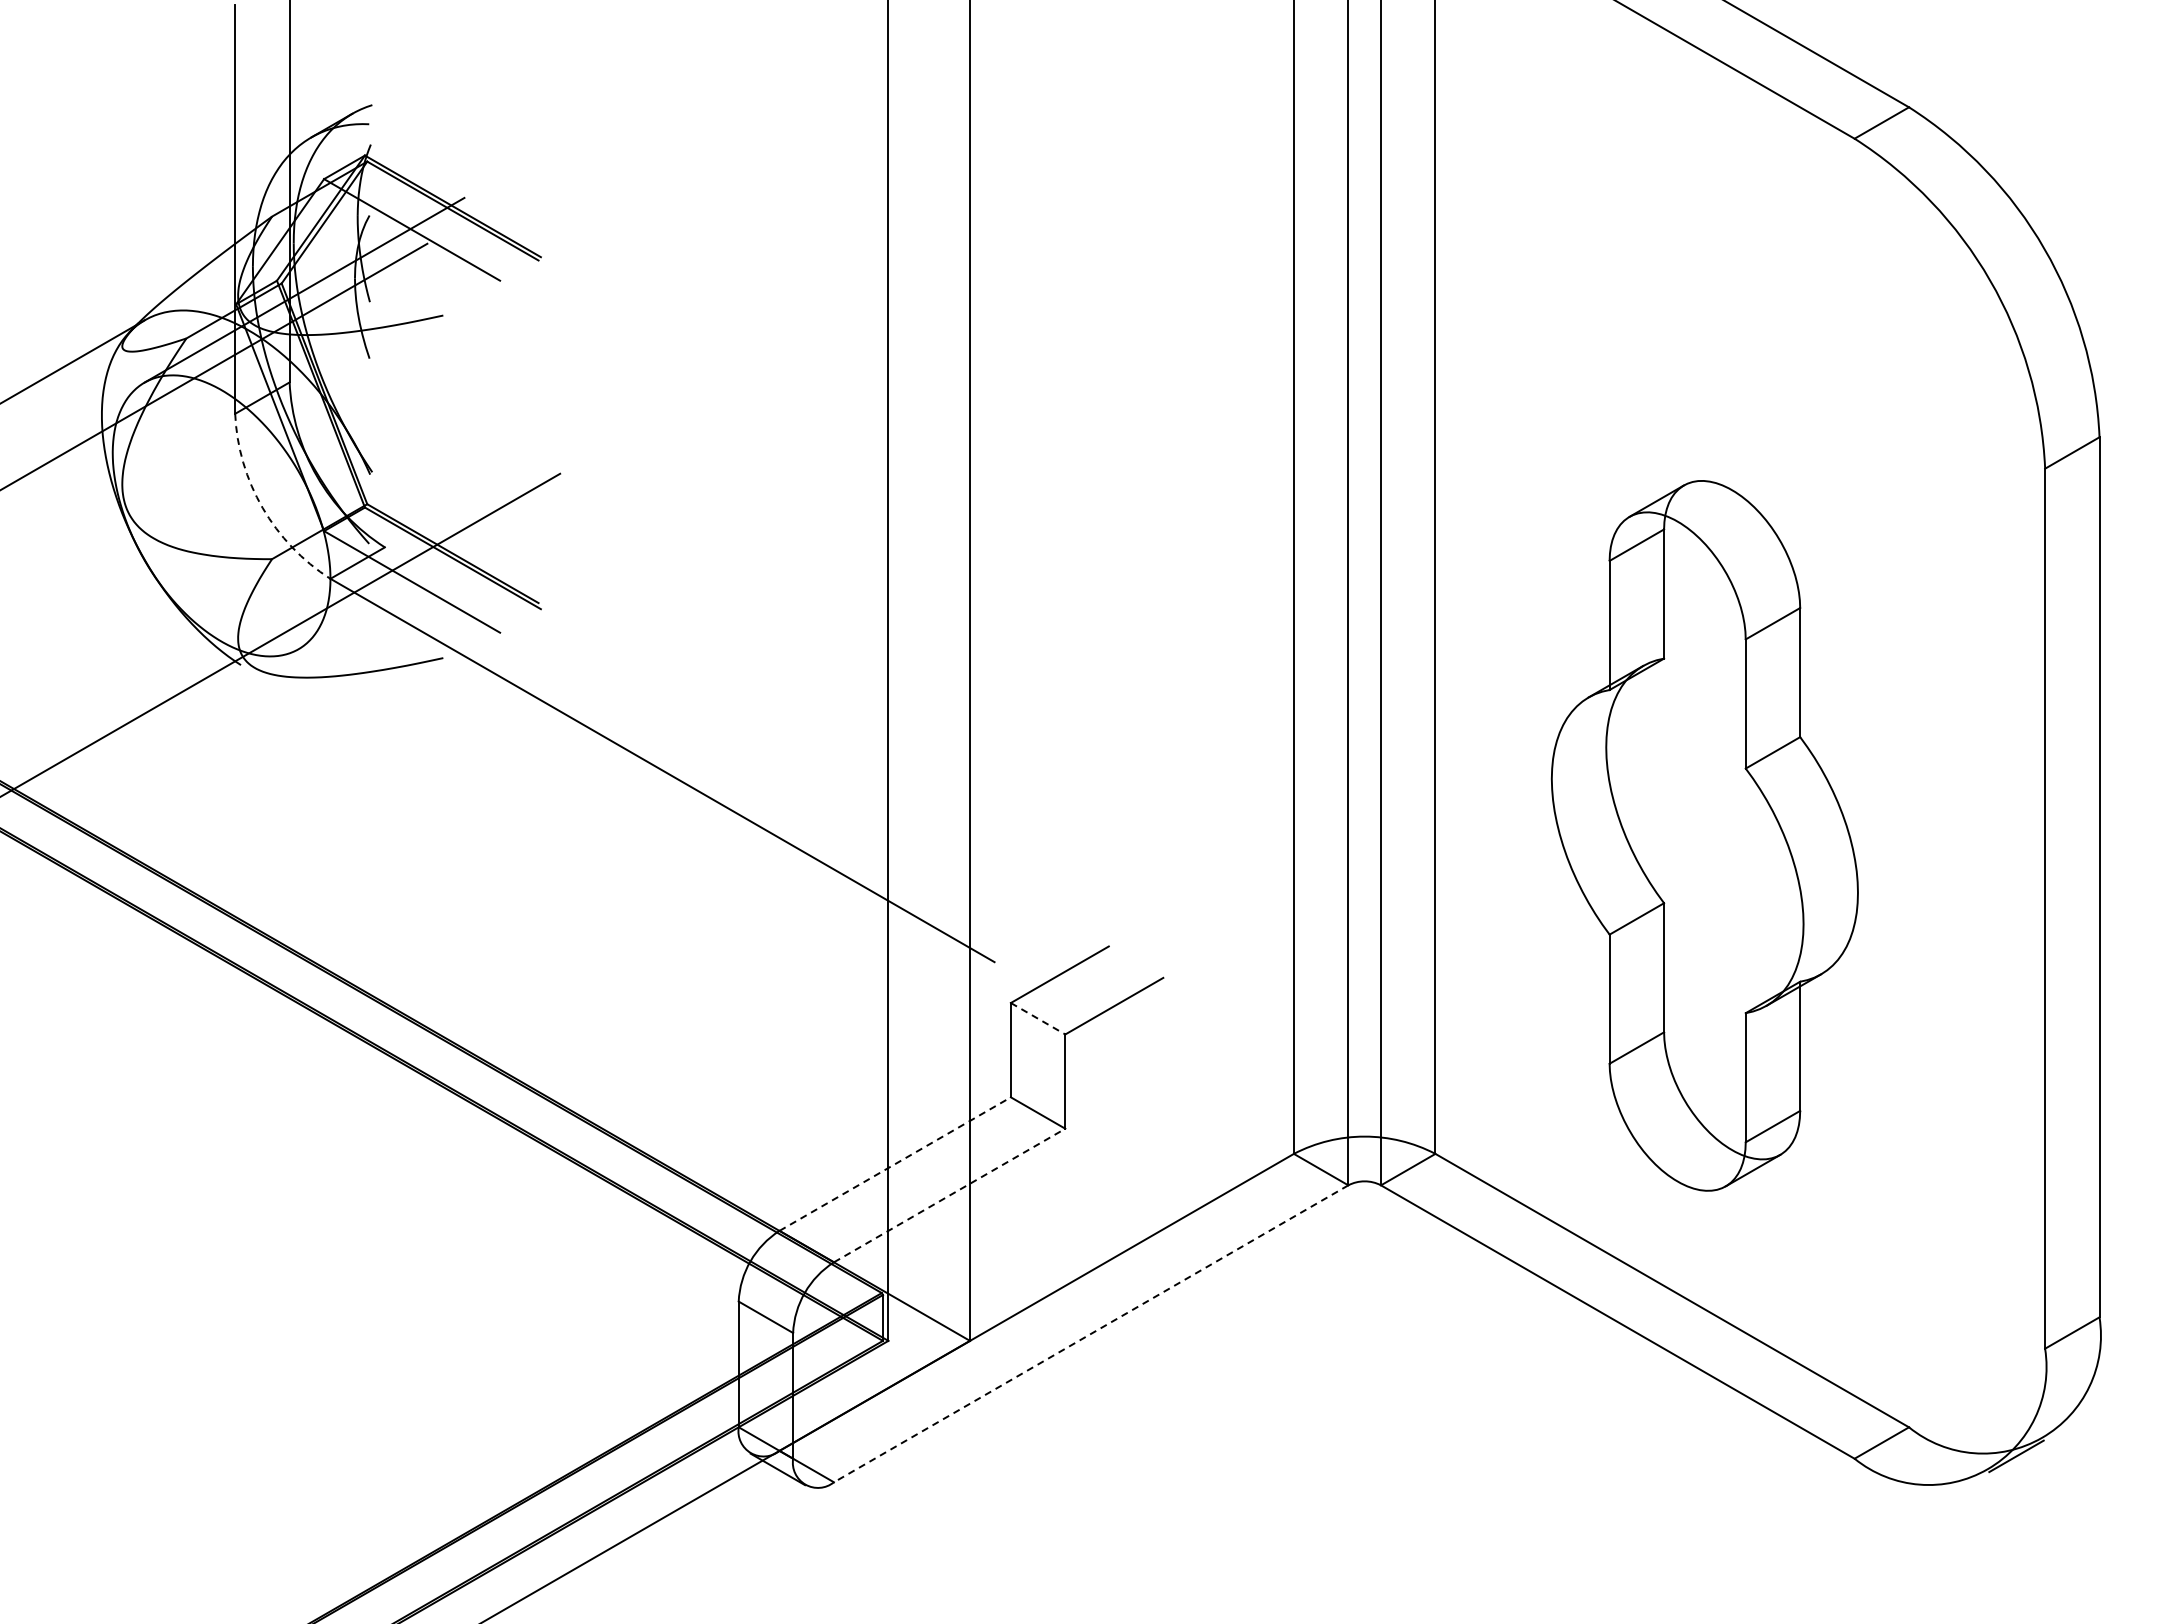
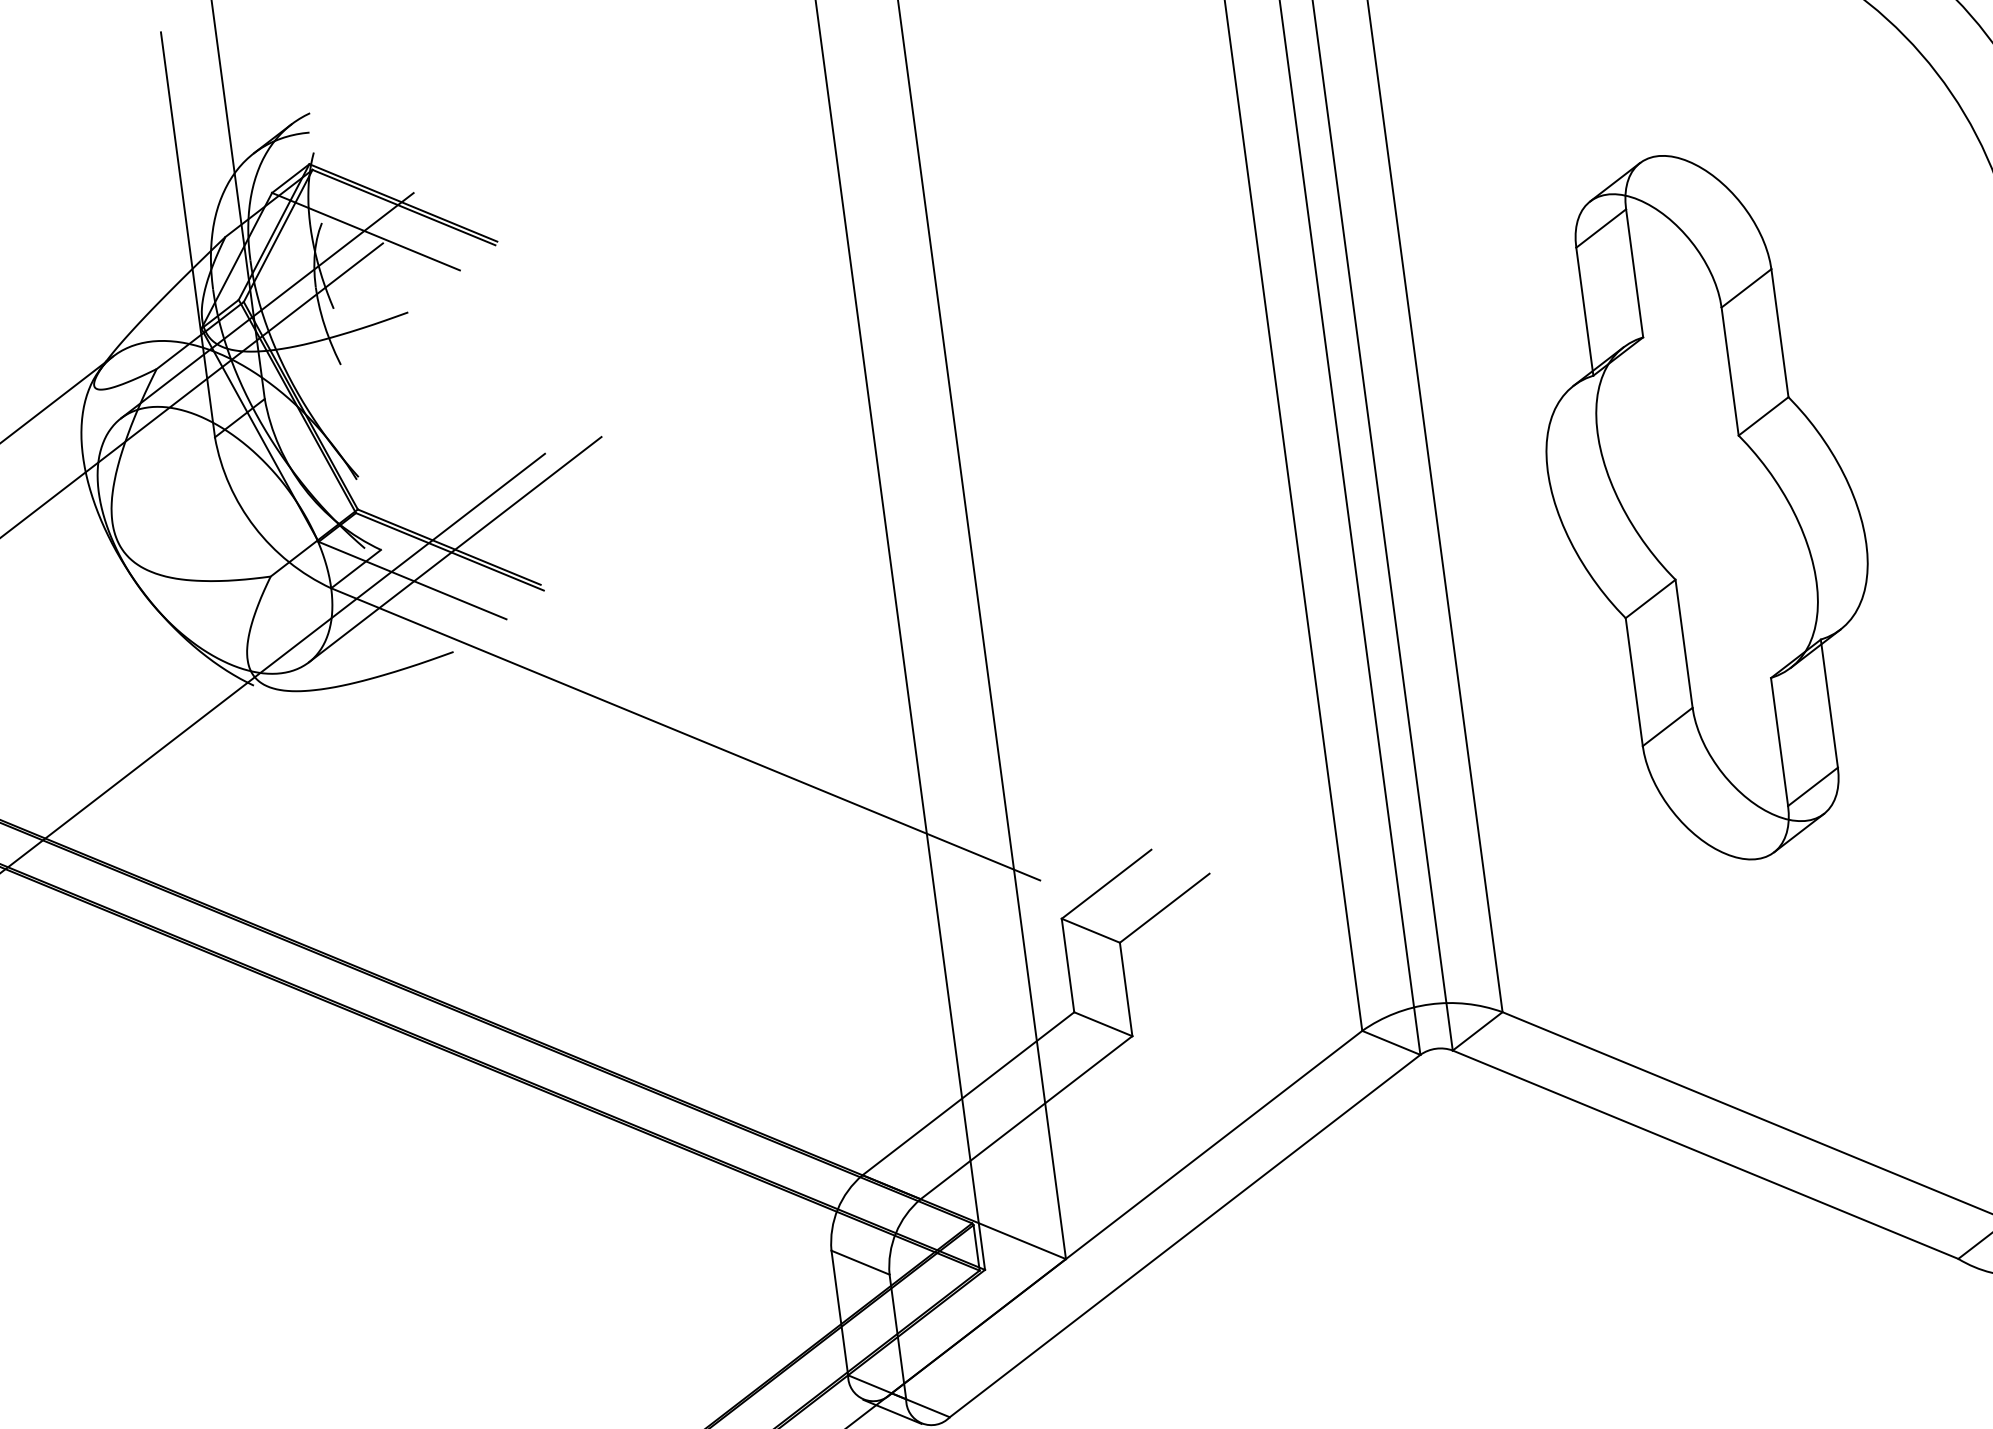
arc: (262, 507) -> (254, 526), dashed -> solid
line: (458, 556) -> (455, 549), added
part: (1704, 835) -> (1706, 507), moved
line: (1038, 1018) -> (1091, 930), dashed -> solid
line: (895, 1164) -> (968, 1094), dashed -> solid
line: (949, 1195) -> (1026, 1117), dashed -> solid
line: (1091, 1333) -> (1185, 1235), dashed -> solid

